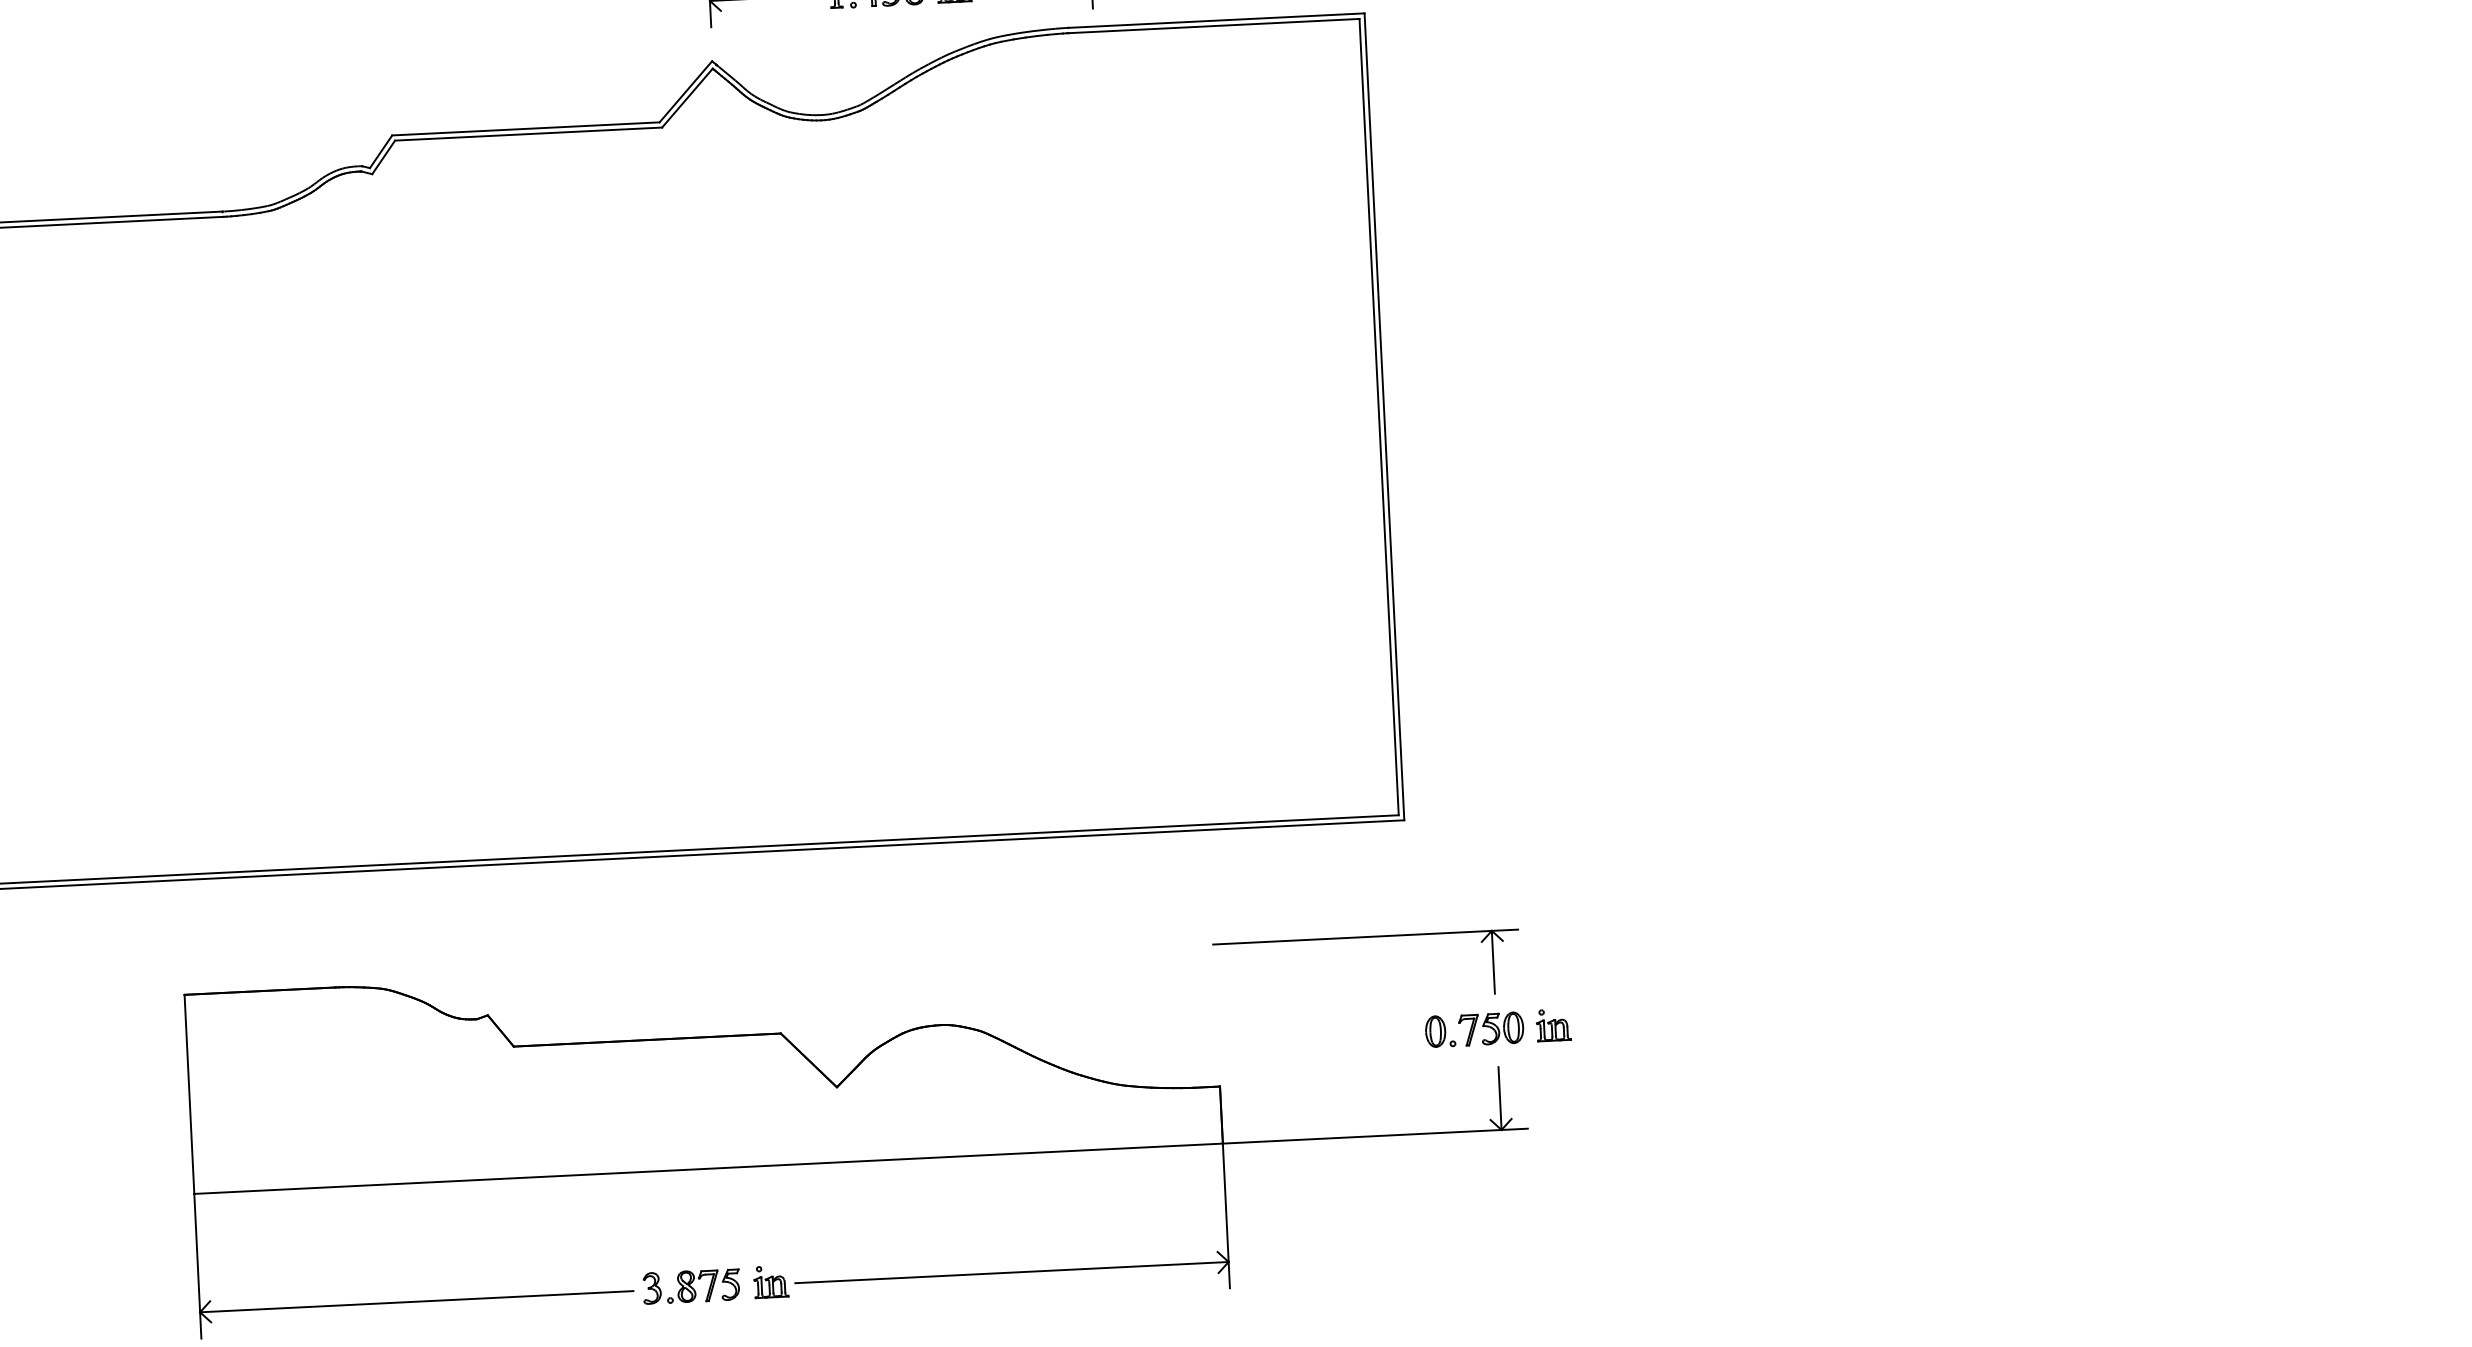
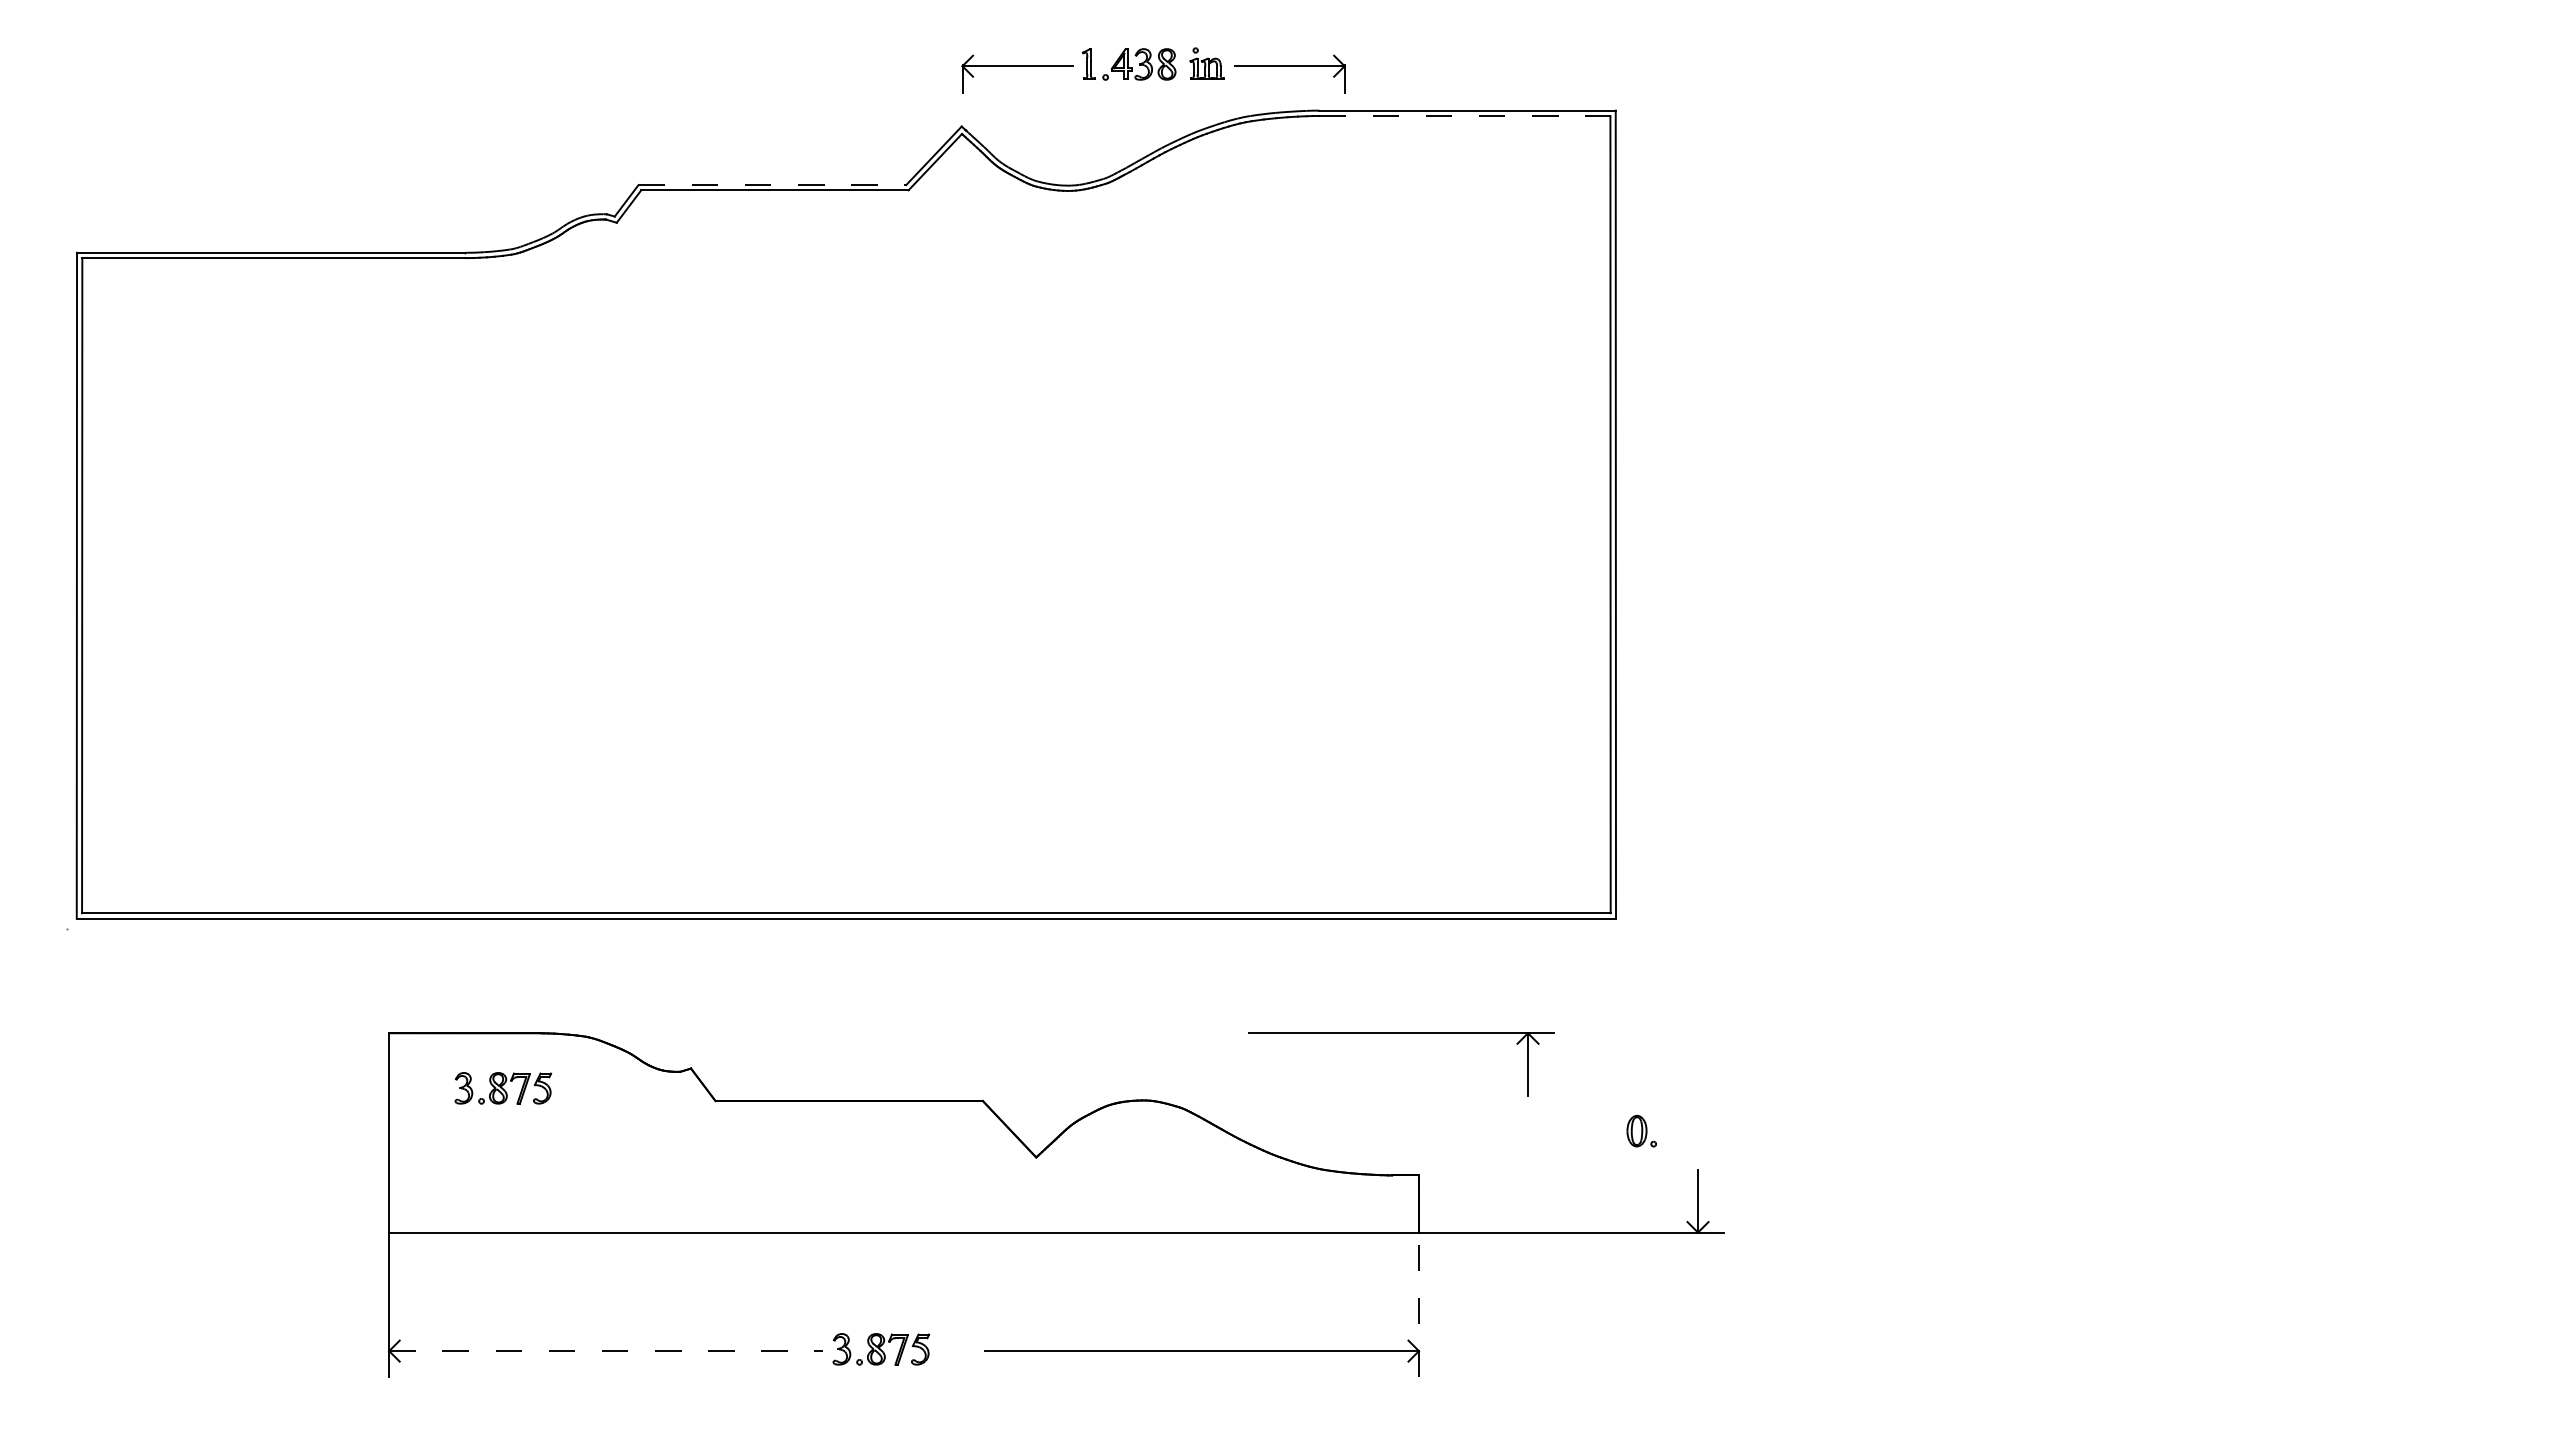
line: (1214, 25) -> (1465, 115), solid -> dashed
line: (526, 129) -> (772, 185), solid -> dashed
part: (1365, 937) -> (1401, 1033), moved
part: (1552, 1025) -> (1754, 1130), removed
part: (1491, 1028) -> (1692, 1130), removed
part: (301, 1044) -> (503, 1088), added
line: (1226, 1215) -> (1419, 1304), solid -> dashed
part: (770, 1281) -> (960, 1348), removed
line: (417, 1302) -> (606, 1351), solid -> dashed

